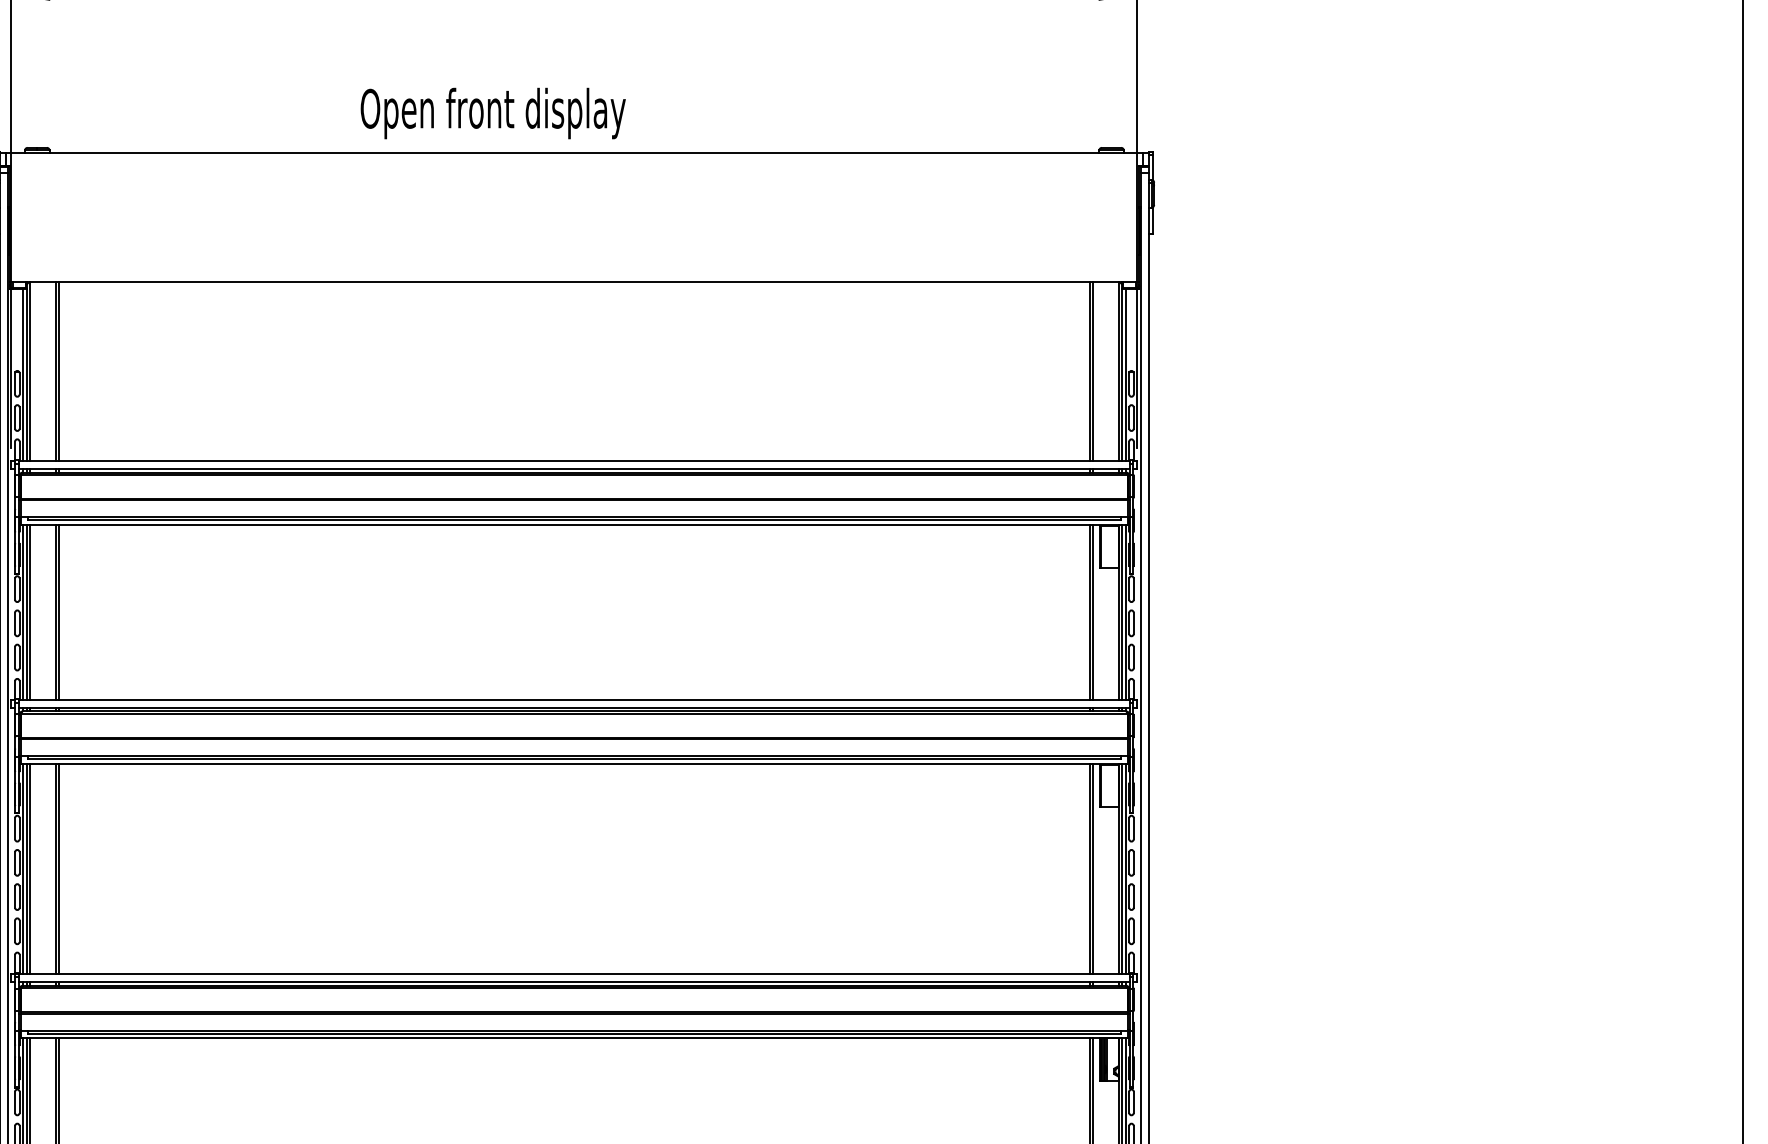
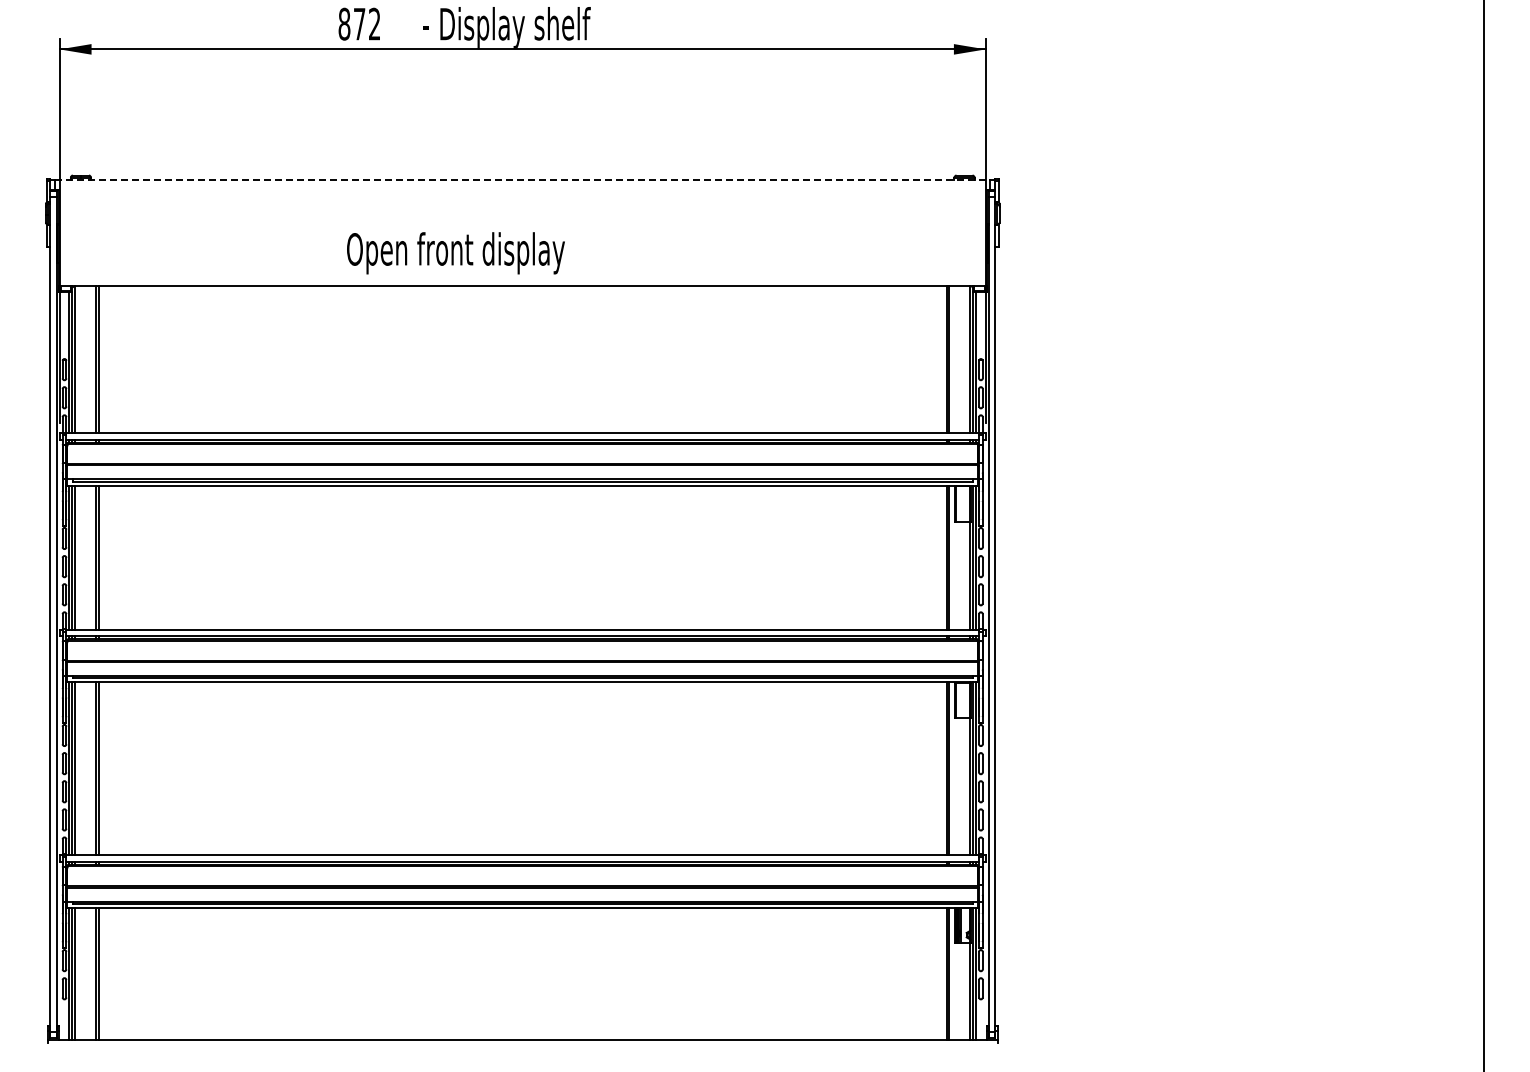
text: (492, 113) -> (455, 253), moved
line: (575, 152) -> (523, 179), solid -> dashed

